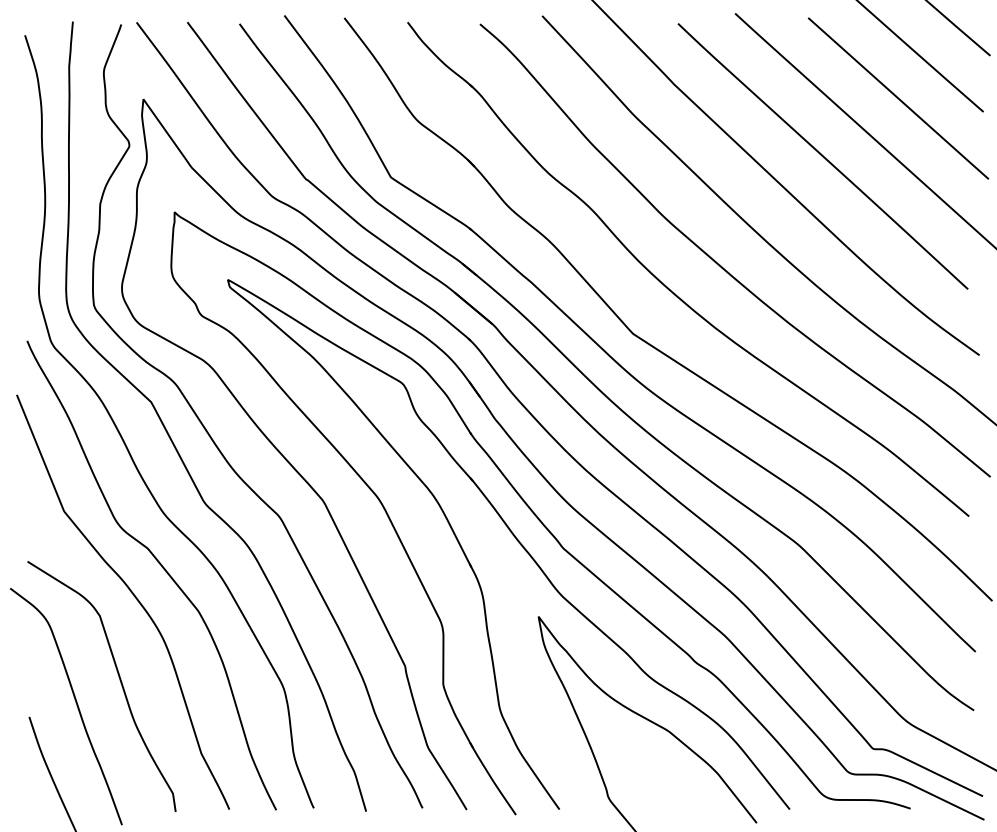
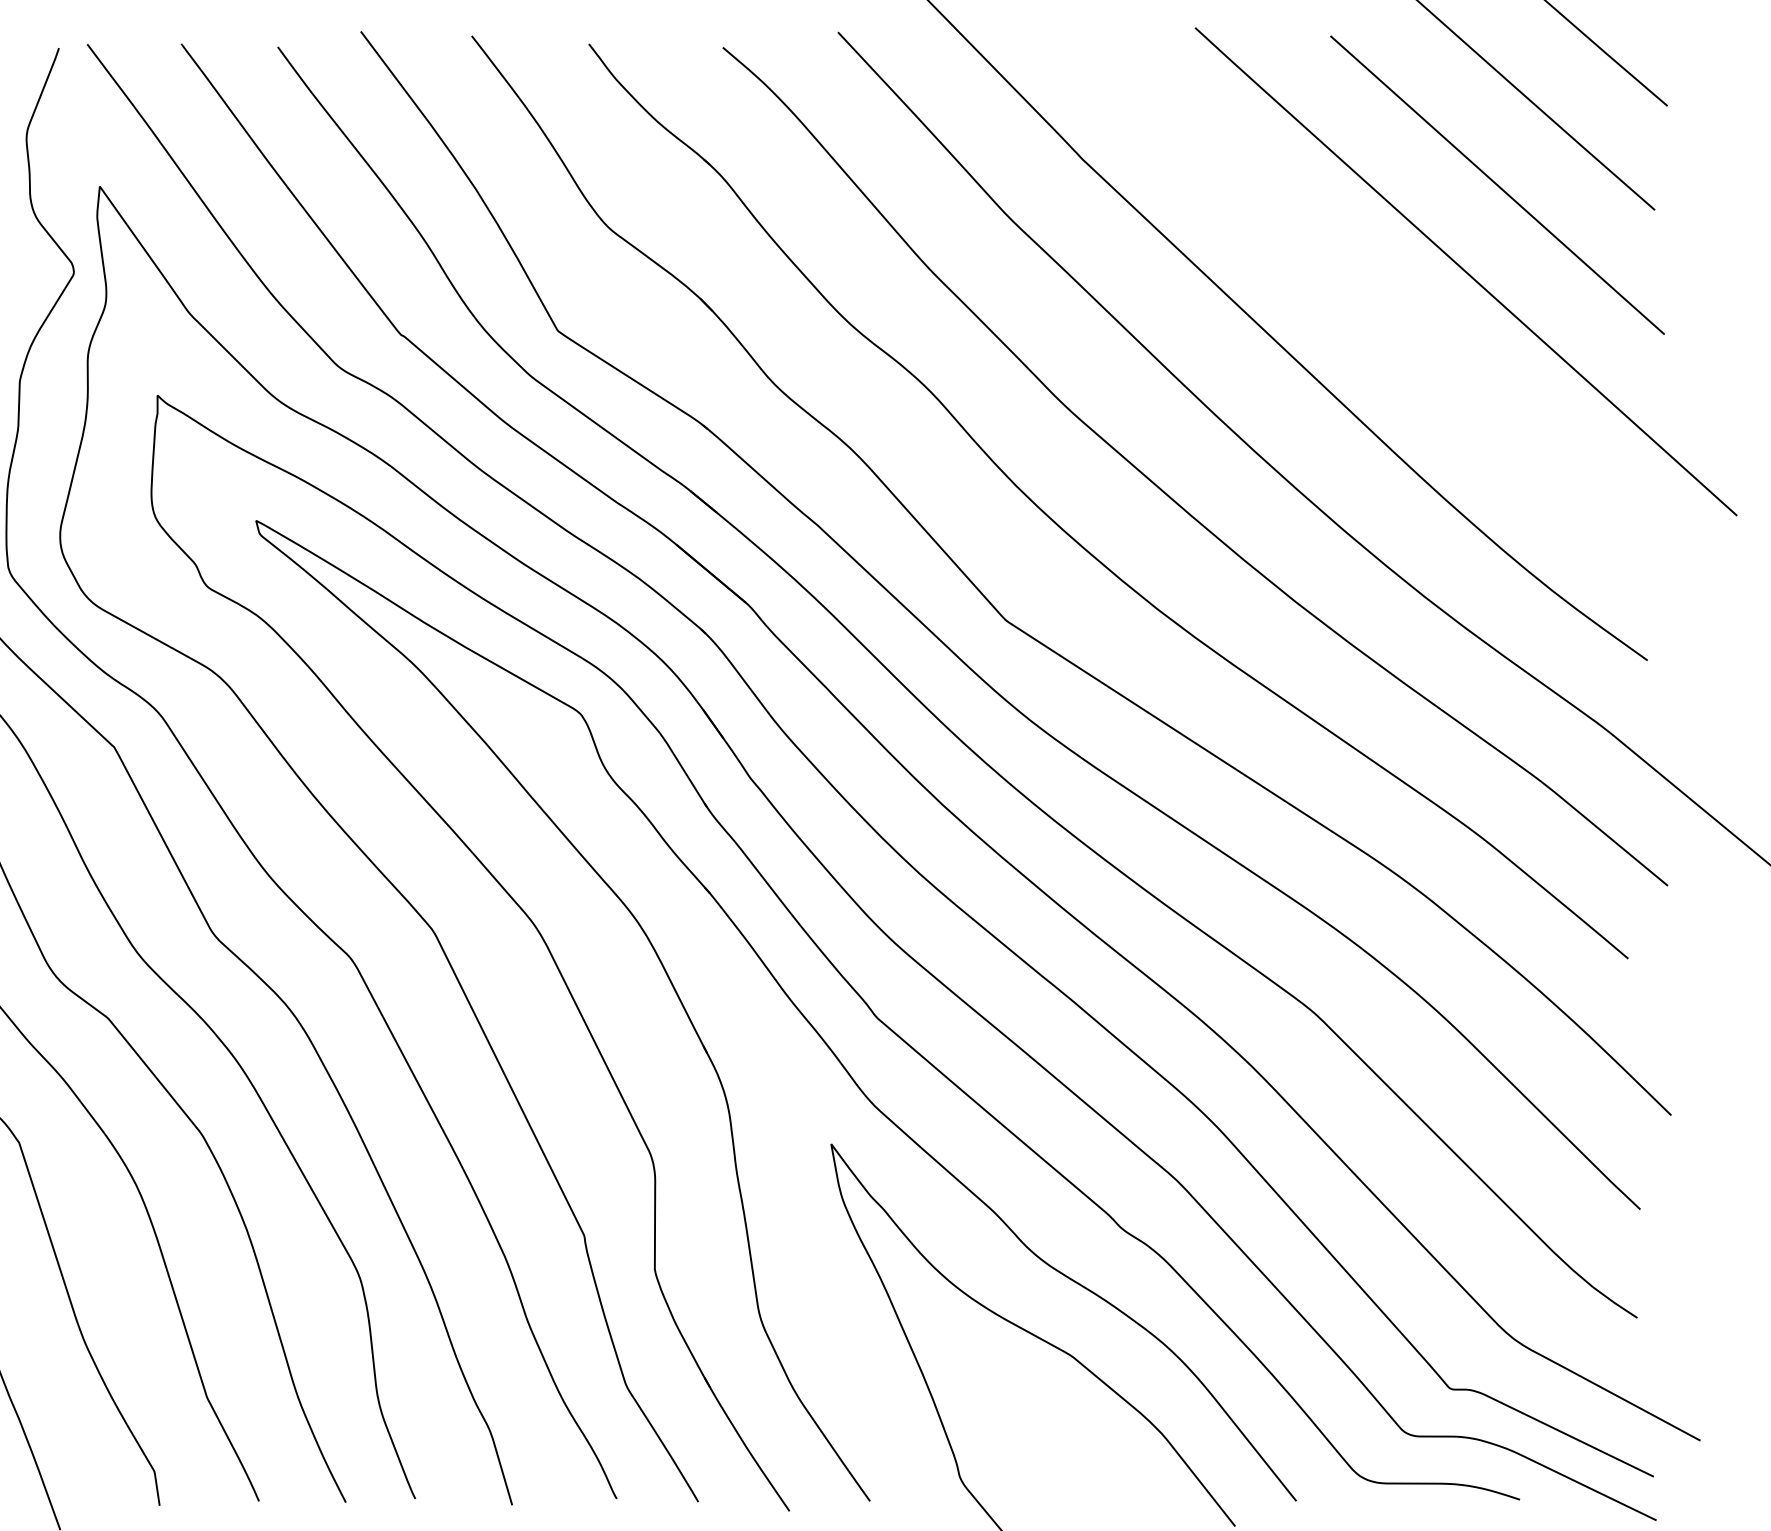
line: (822, 156) -> (1356, 292), removed

